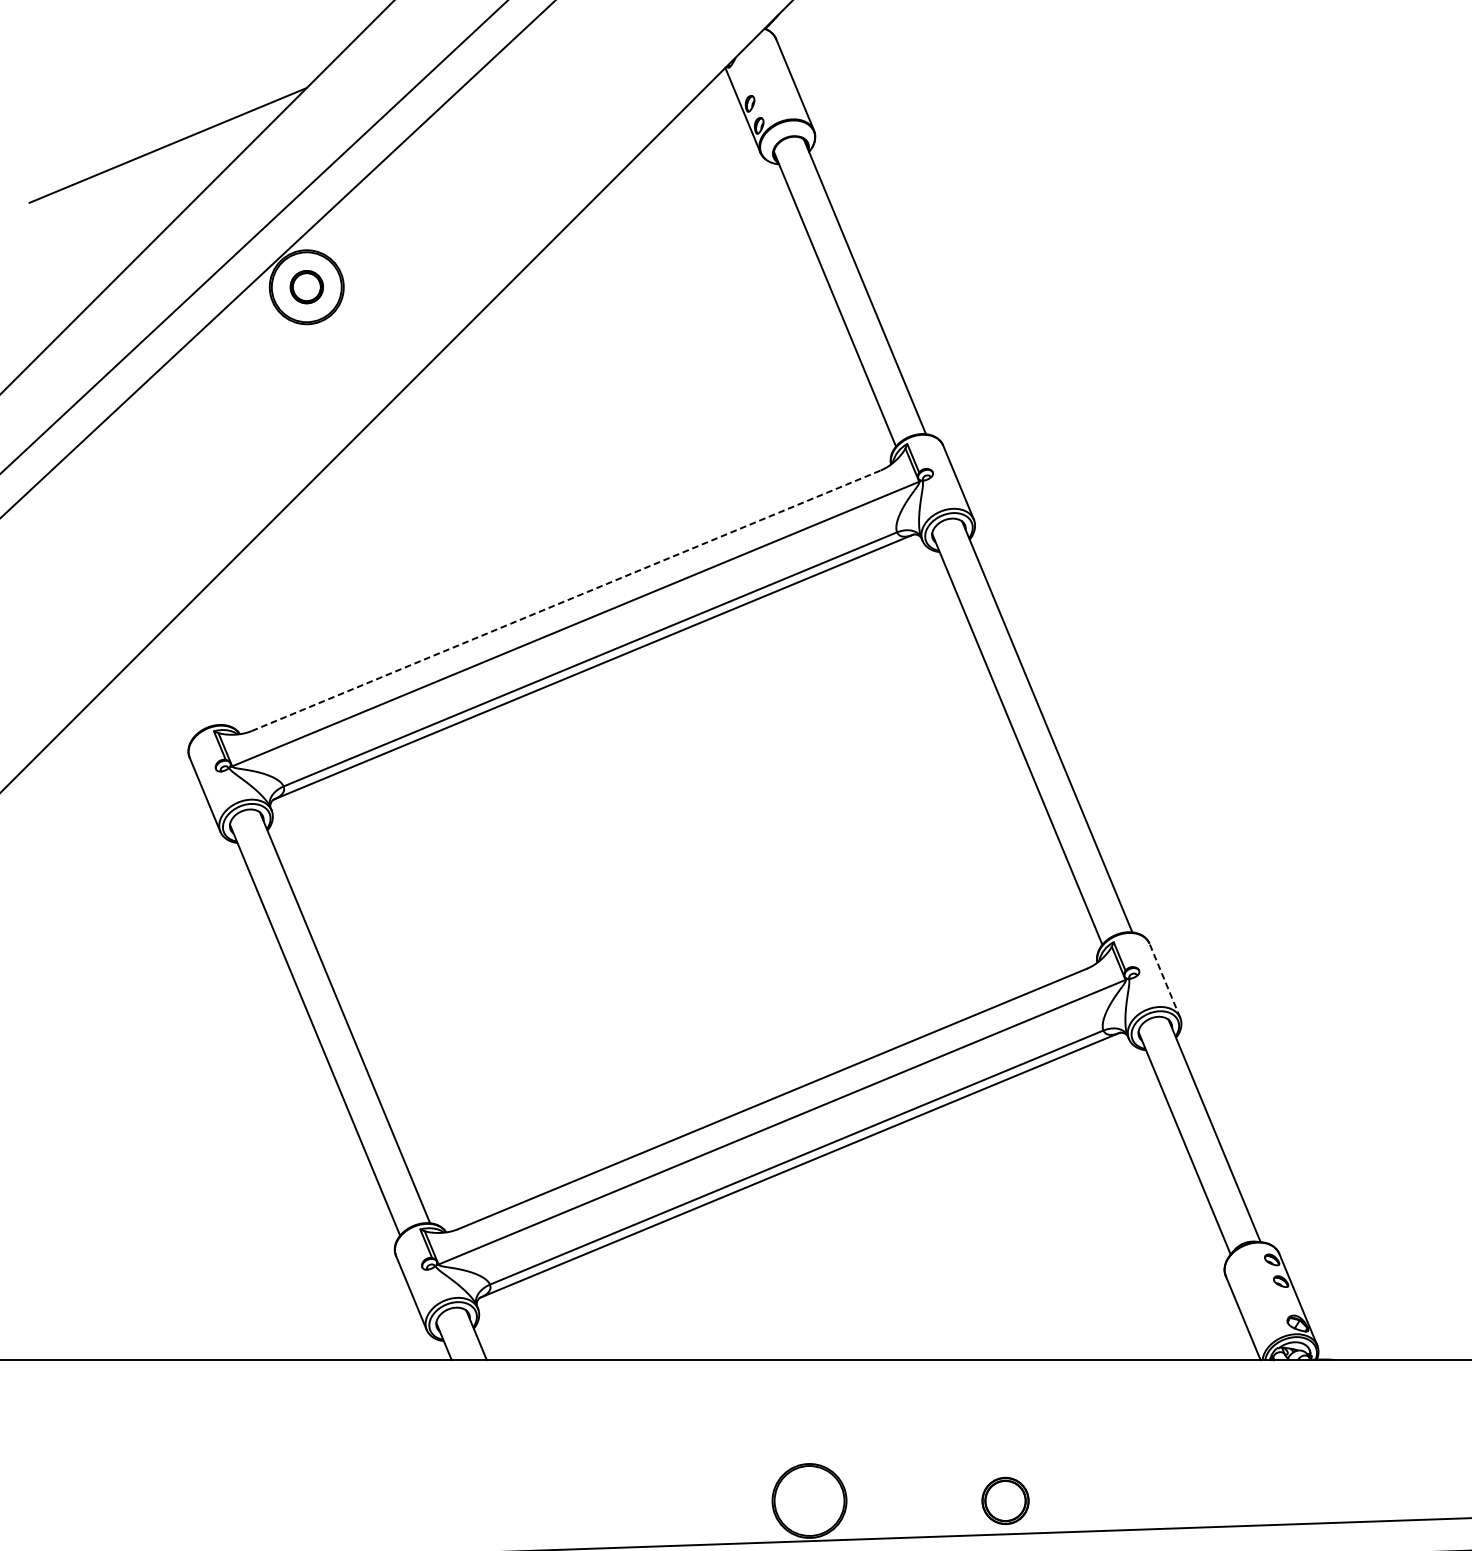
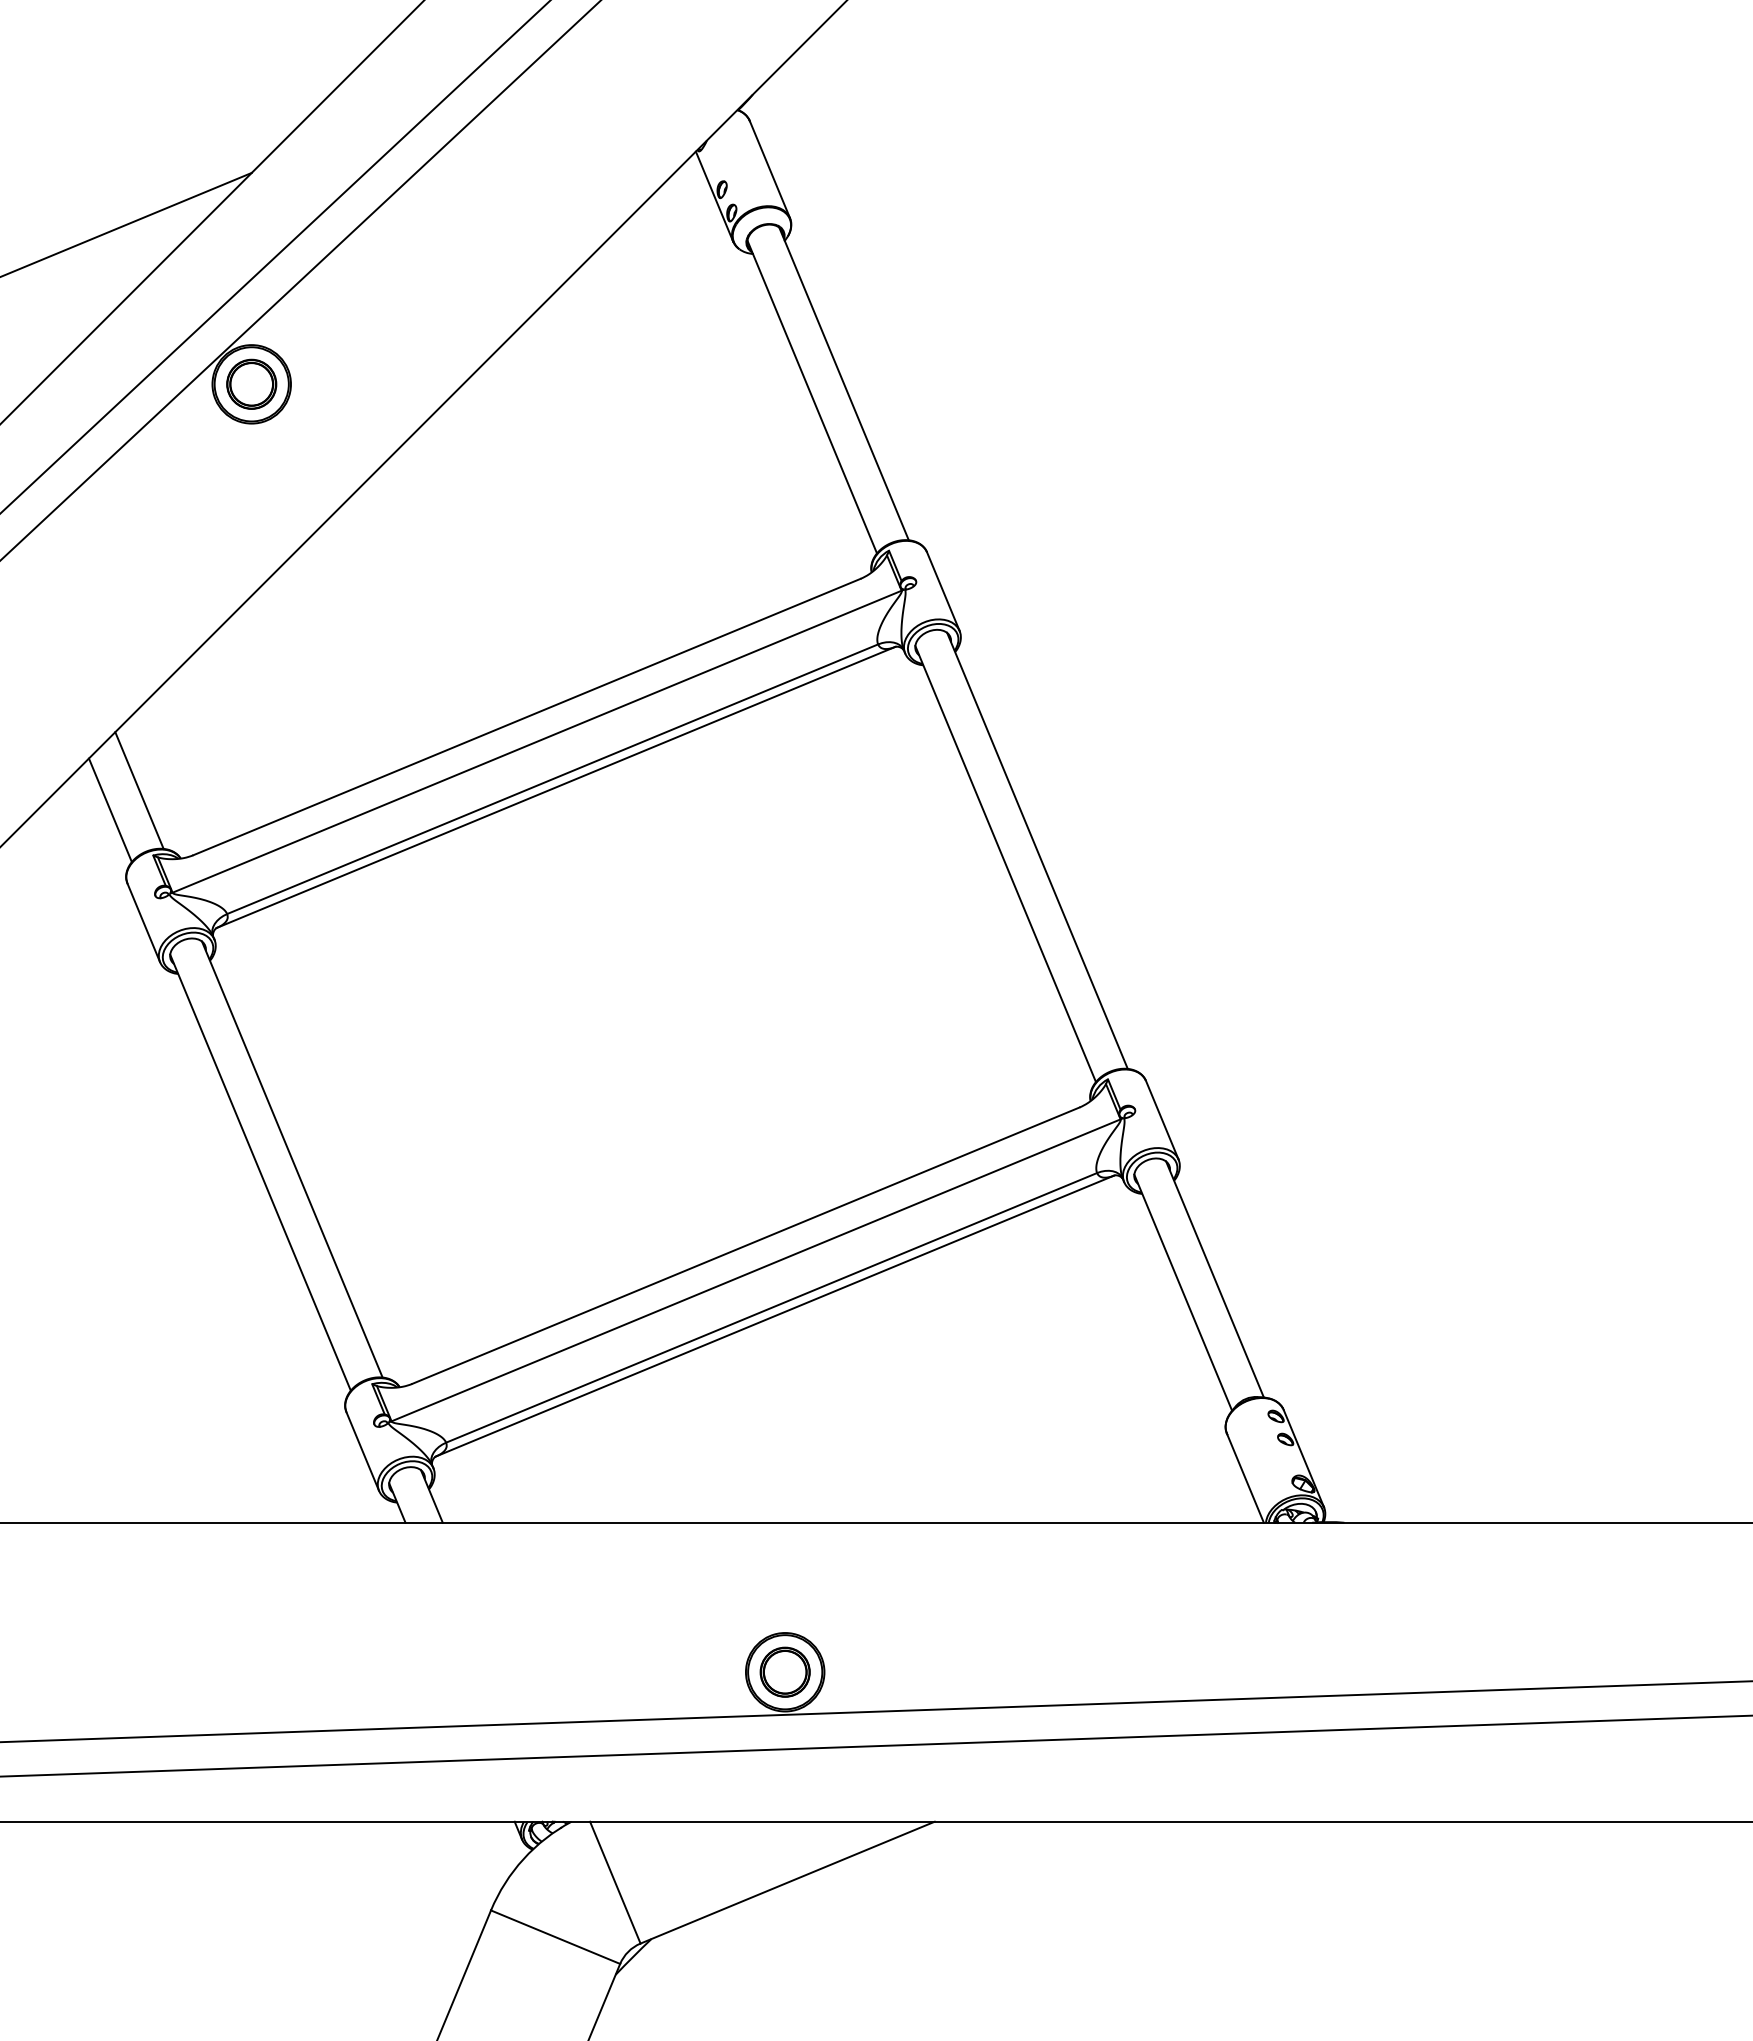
part: (306, 286) -> (251, 383), size x1.43
line: (566, 600) -> (527, 716), dashed -> solid
line: (201, 670) -> (139, 790), added
line: (172, 688) -> (109, 810), added
line: (1165, 981) -> (1162, 1120), dashed -> solid
part: (1004, 1500) -> (784, 1671), moved

